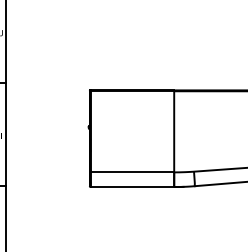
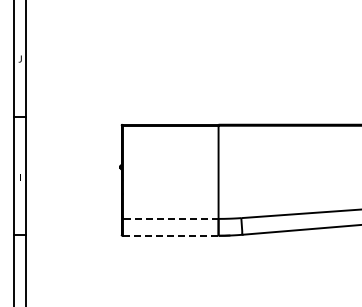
line: (132, 172) -> (170, 218), solid -> dashed
line: (133, 186) -> (171, 235), solid -> dashed

